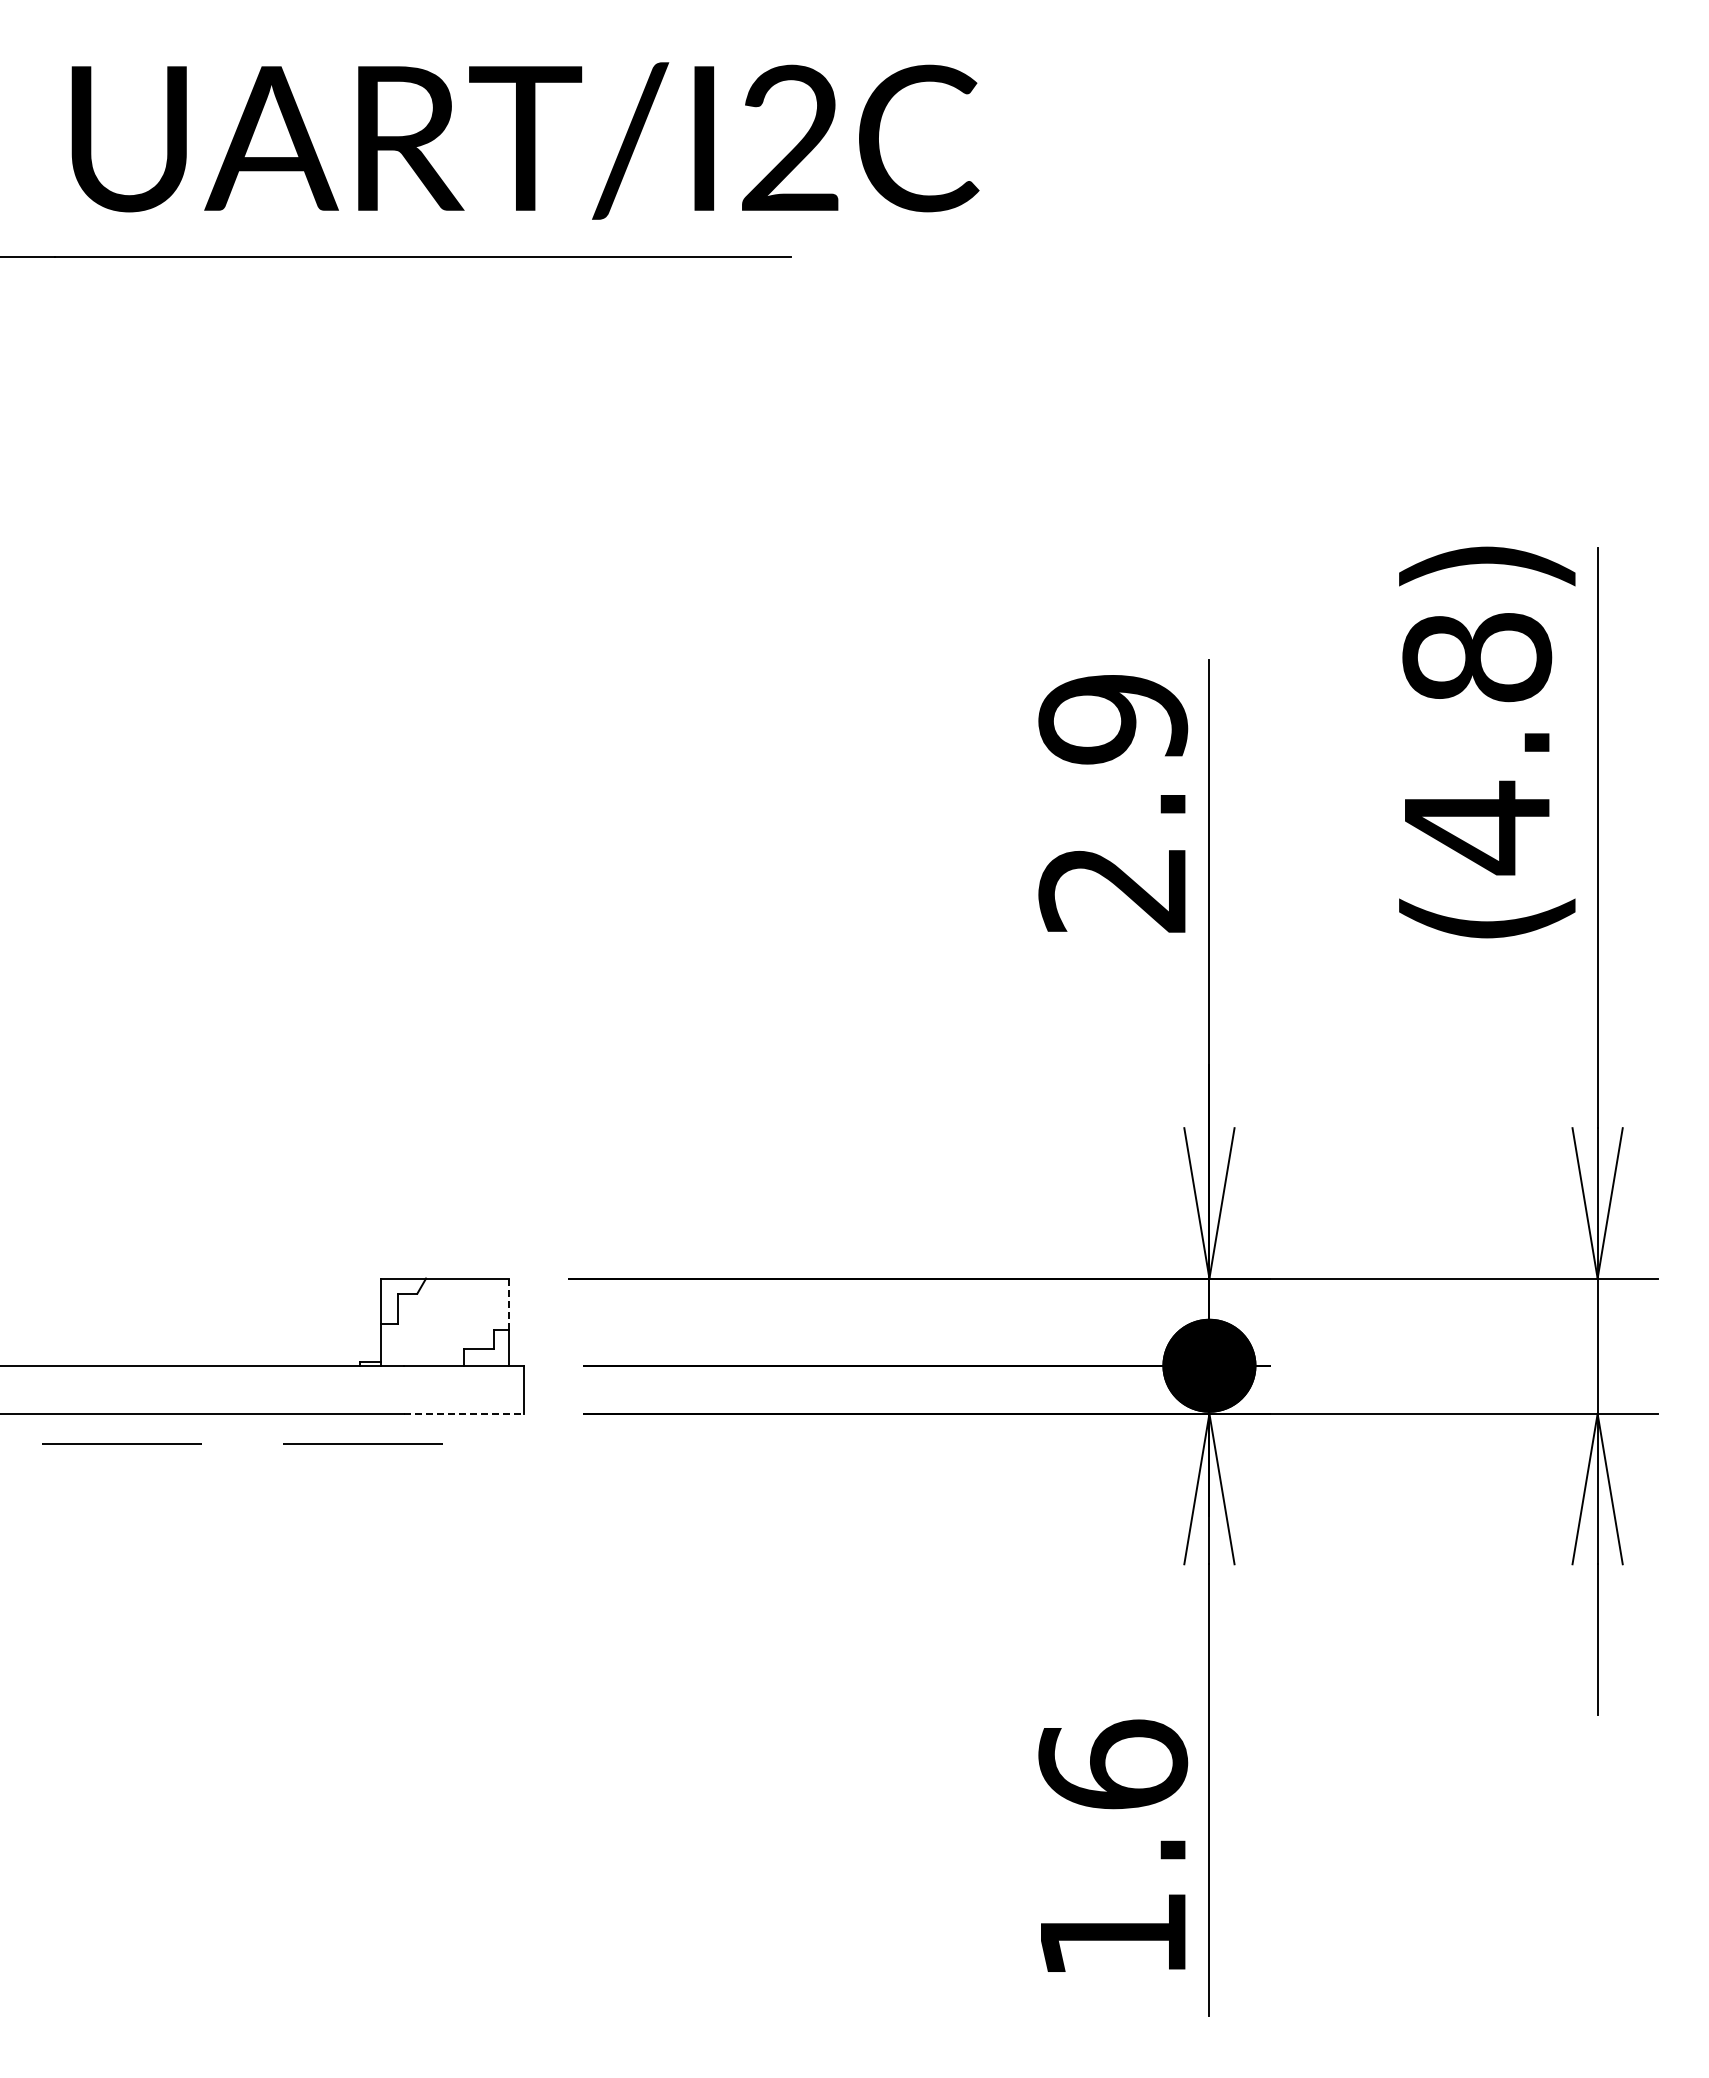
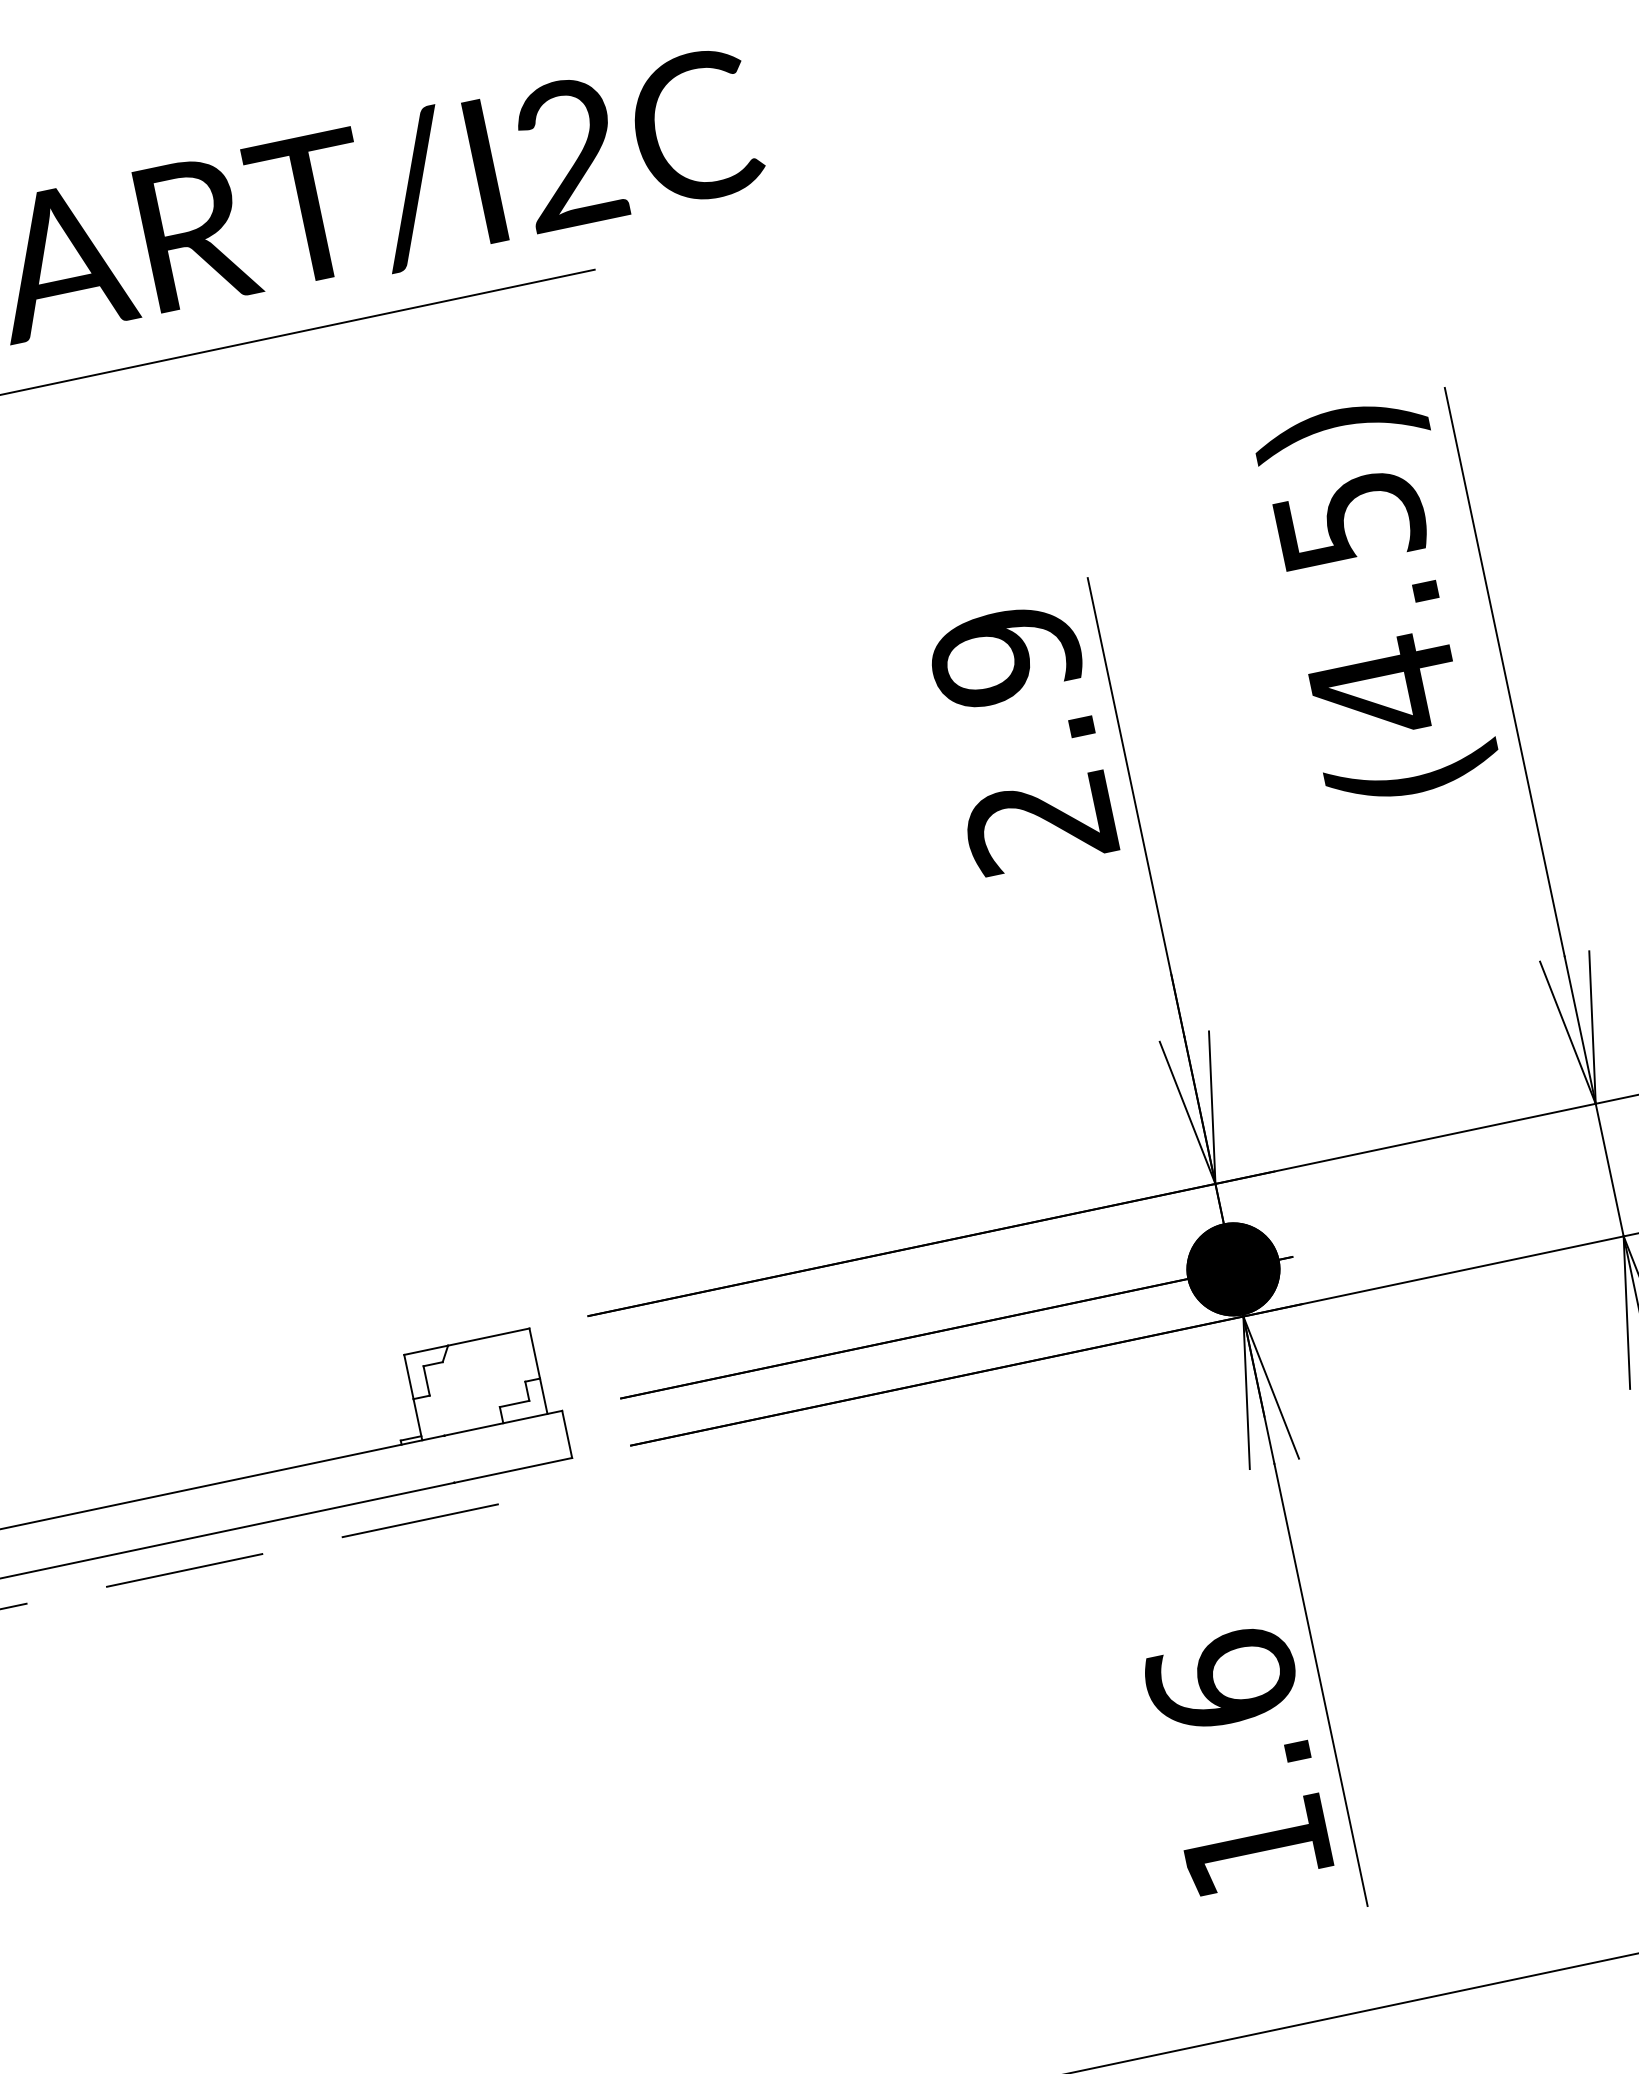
text: (1477, 657) -> (1349, 520), (4.8) -> (4.5)
line: (509, 1304) -> (535, 1353), dashed -> solid
line: (464, 1413) -> (513, 1469), dashed -> solid

